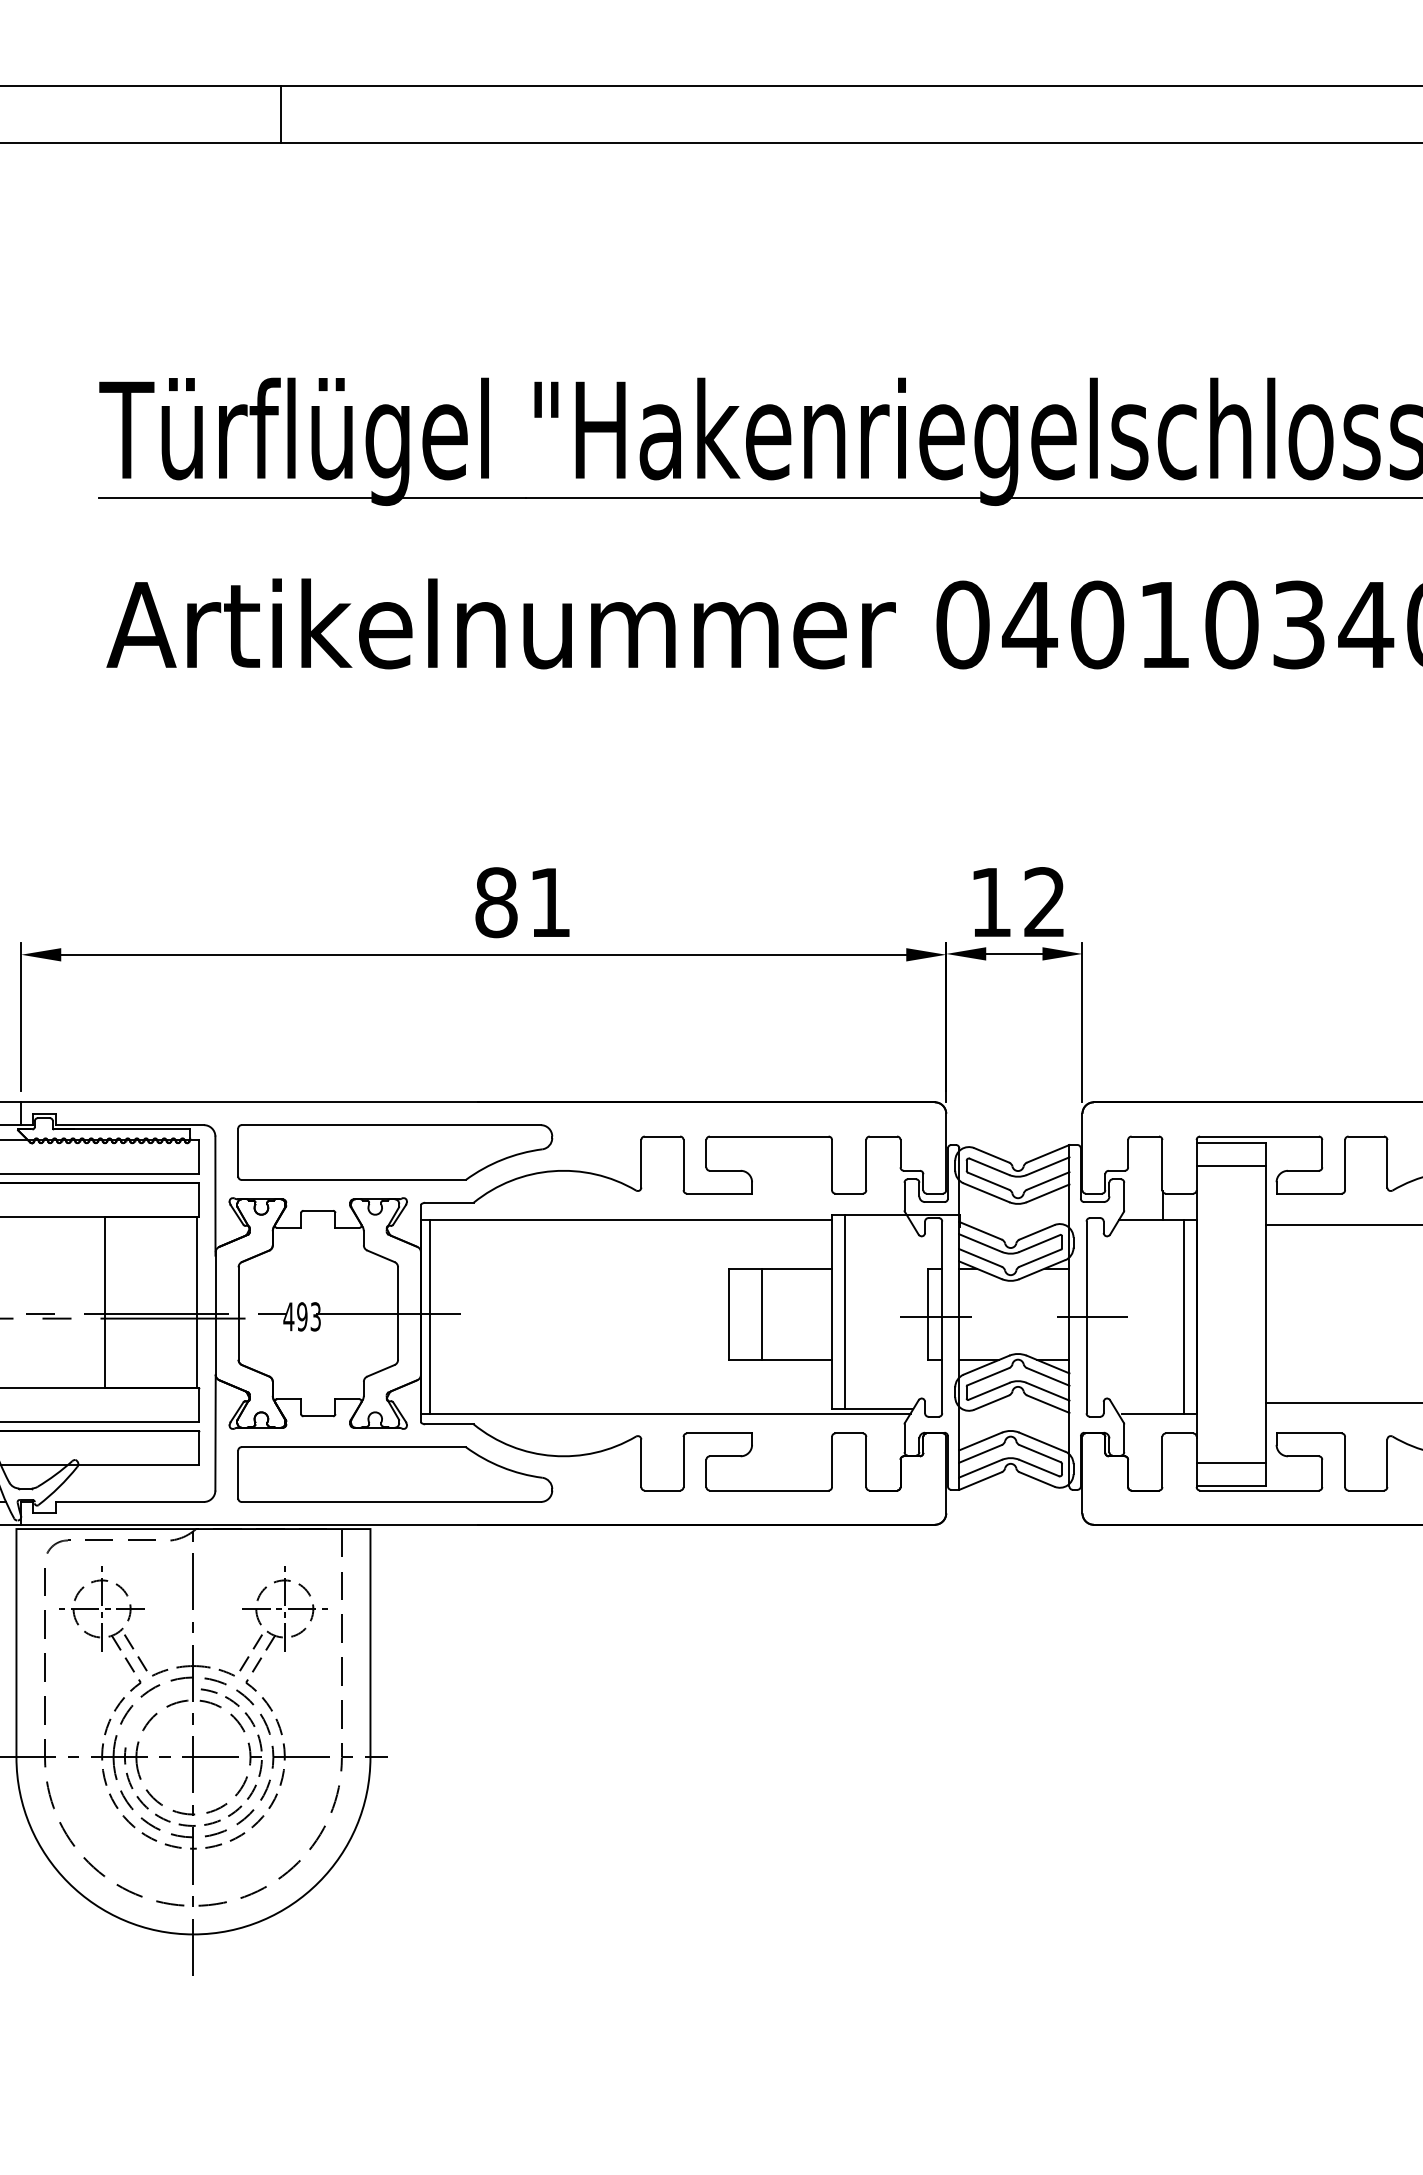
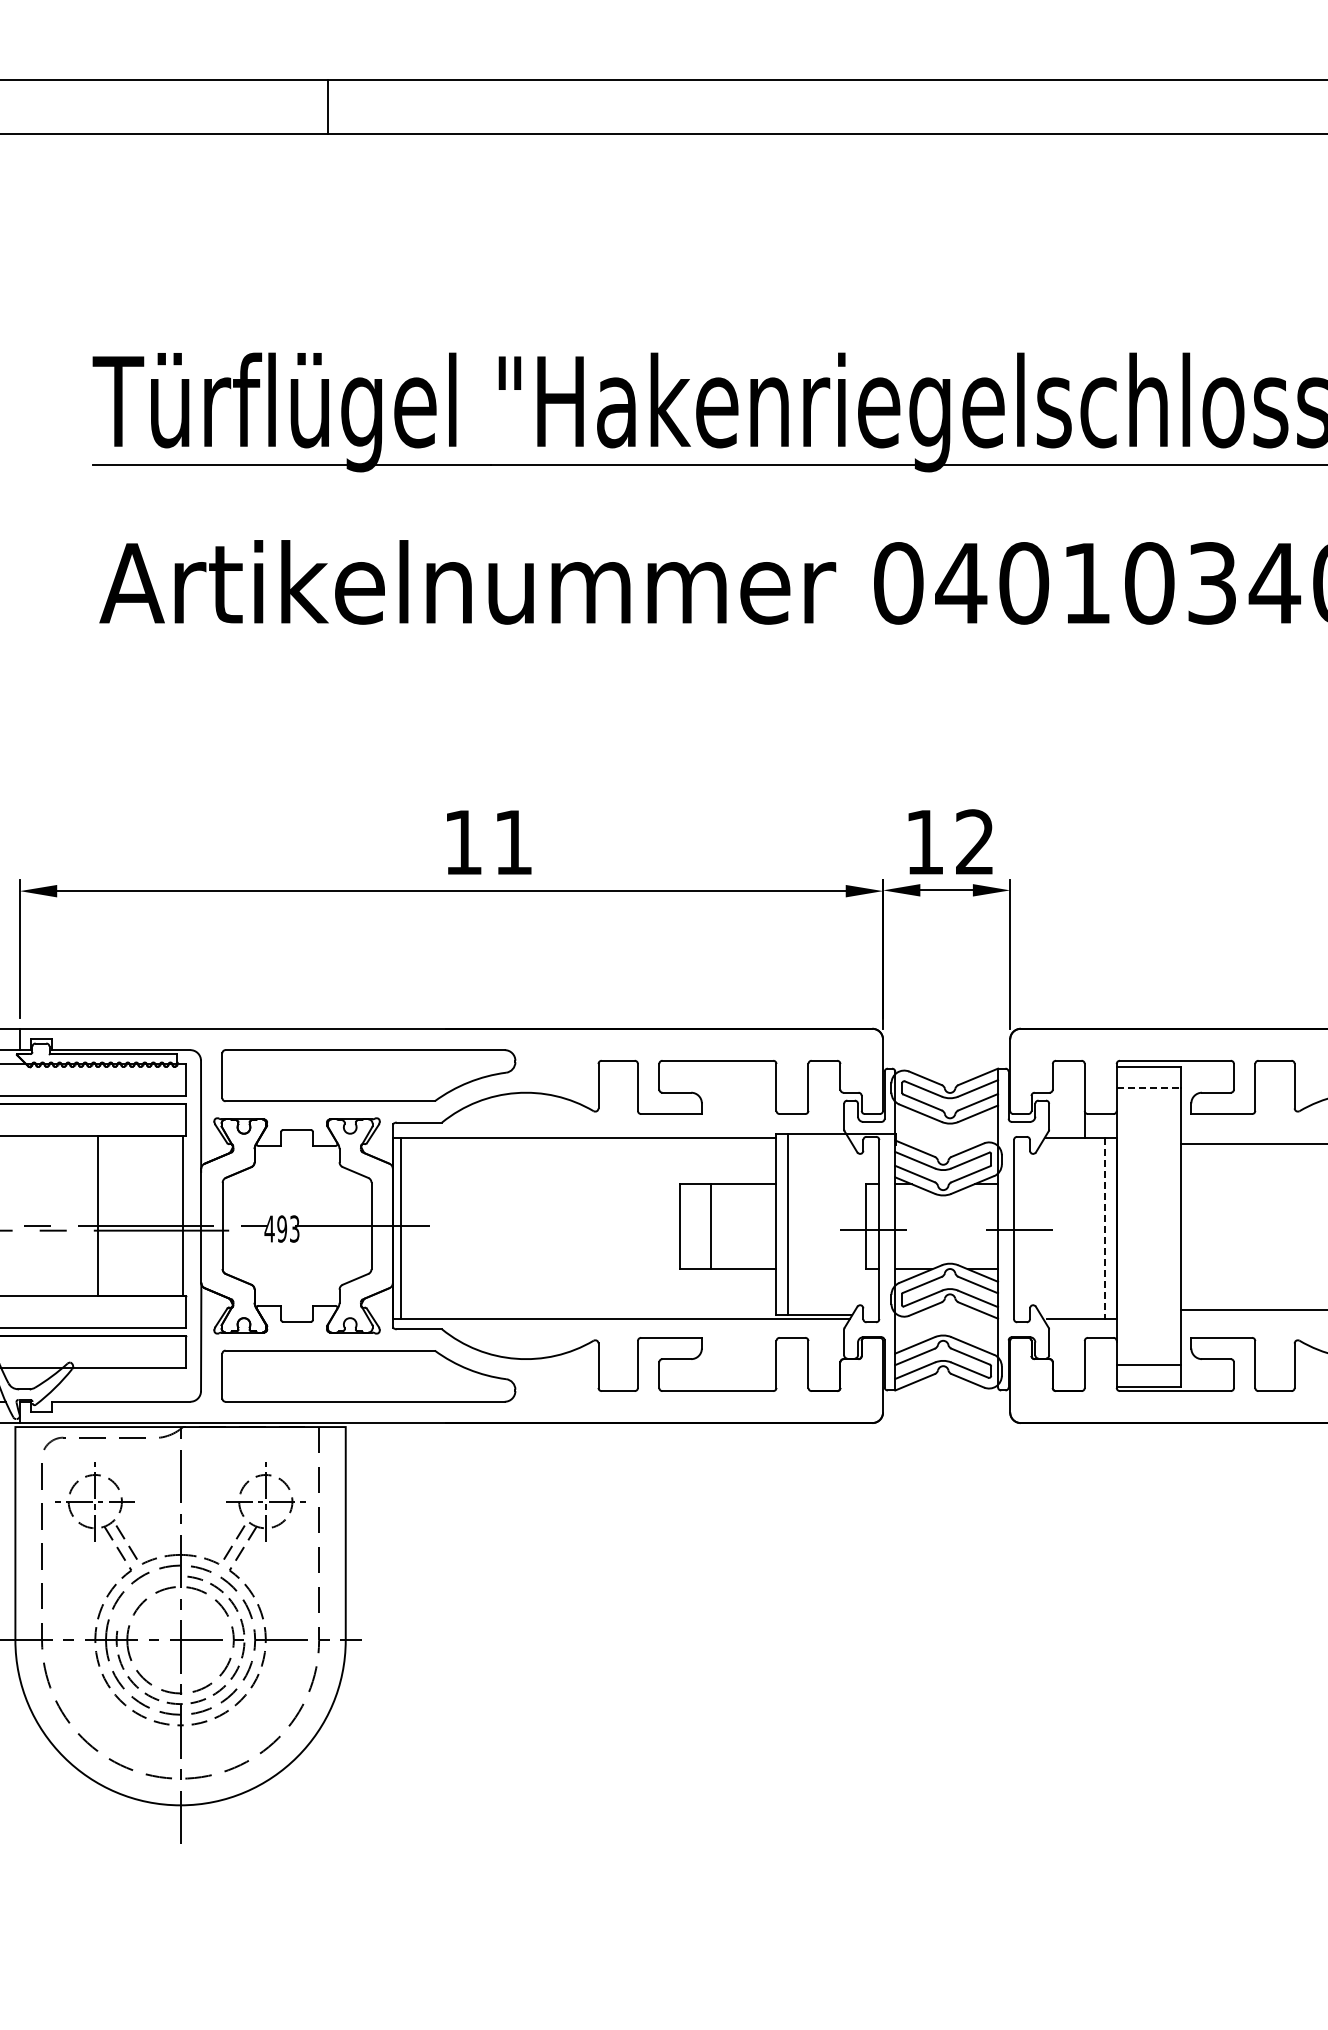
line: (281, 113) -> (328, 106), moved
text: (496, 902) -> (463, 842), 81 -> 11
line: (1231, 1166) -> (1149, 1088), solid -> dashed
line: (1183, 1316) -> (1104, 1228), solid -> dashed

